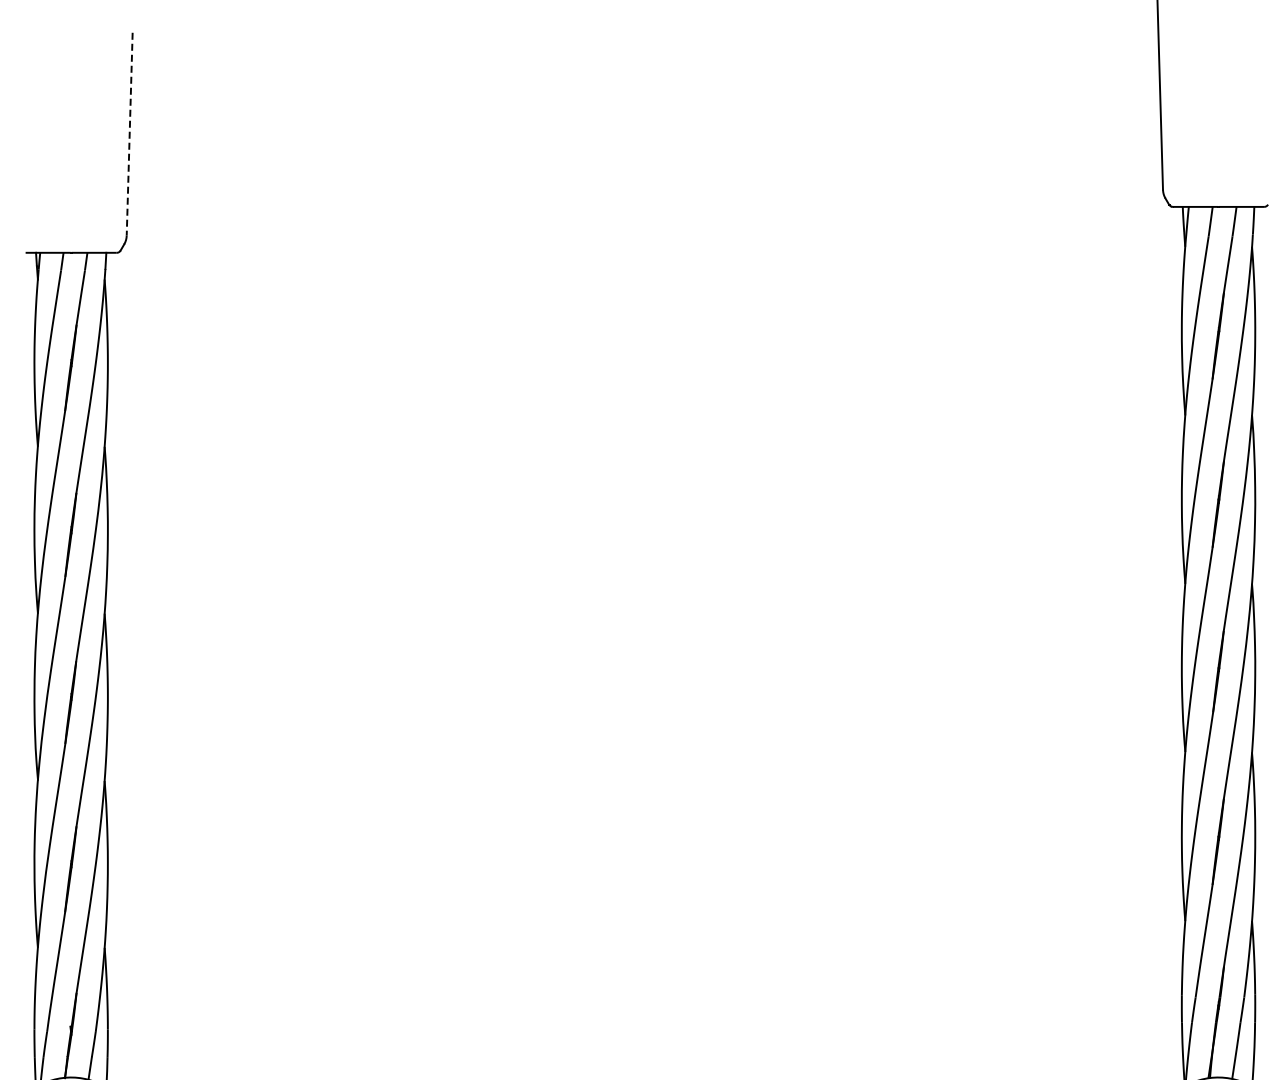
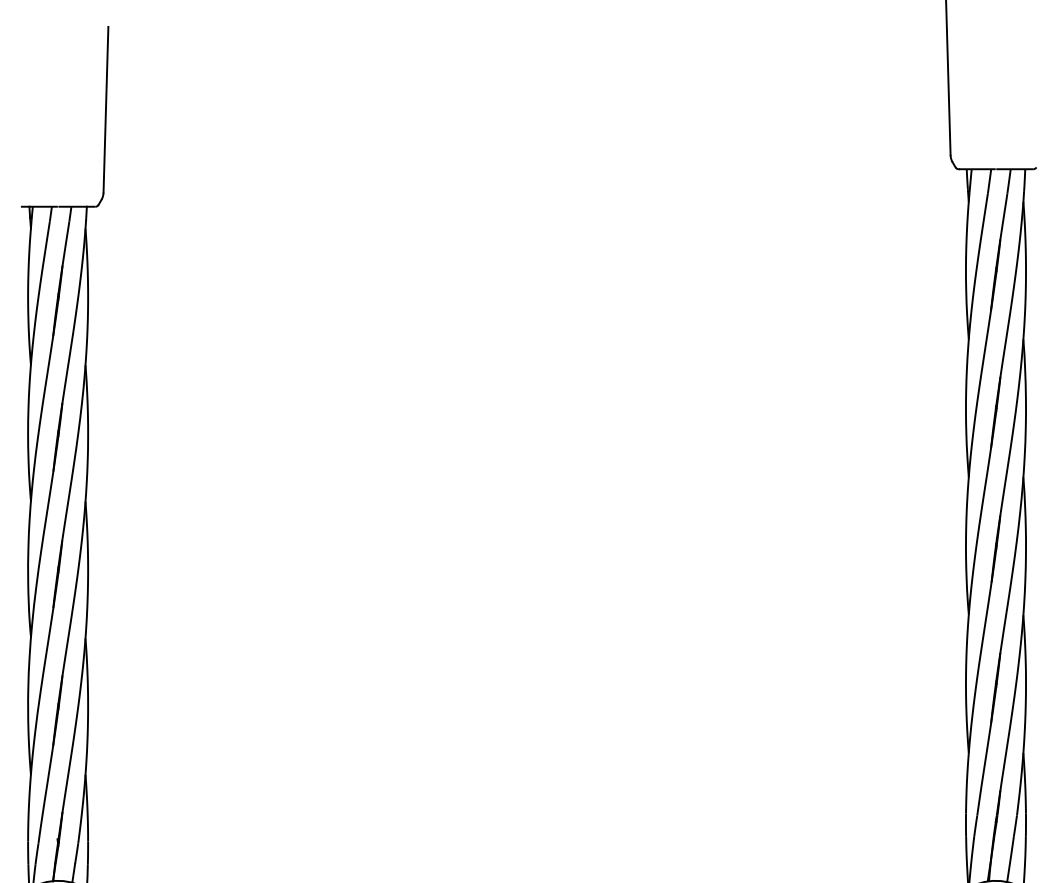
line: (129, 134) -> (105, 110), dashed -> solid

